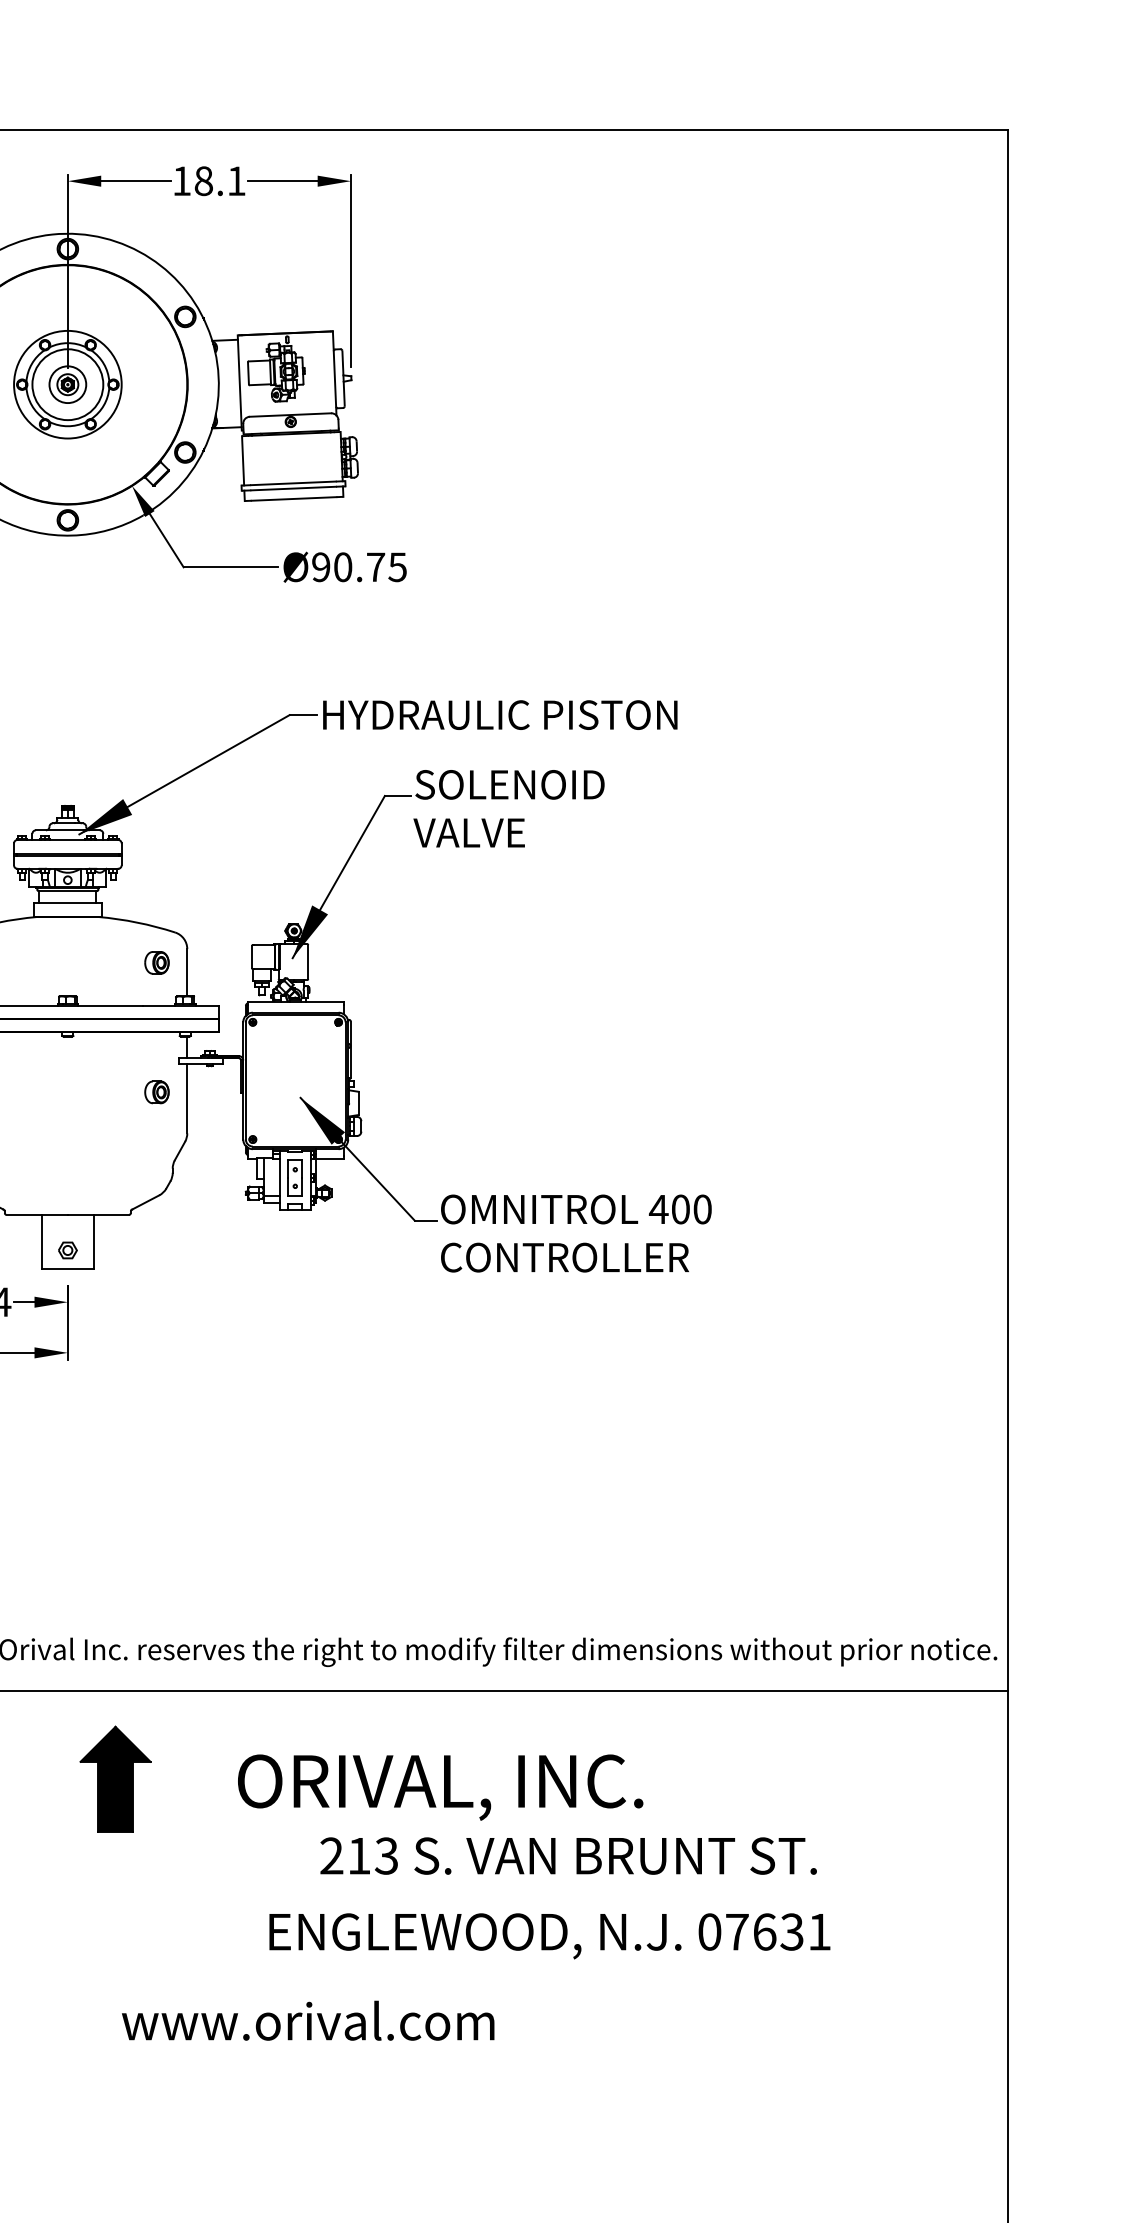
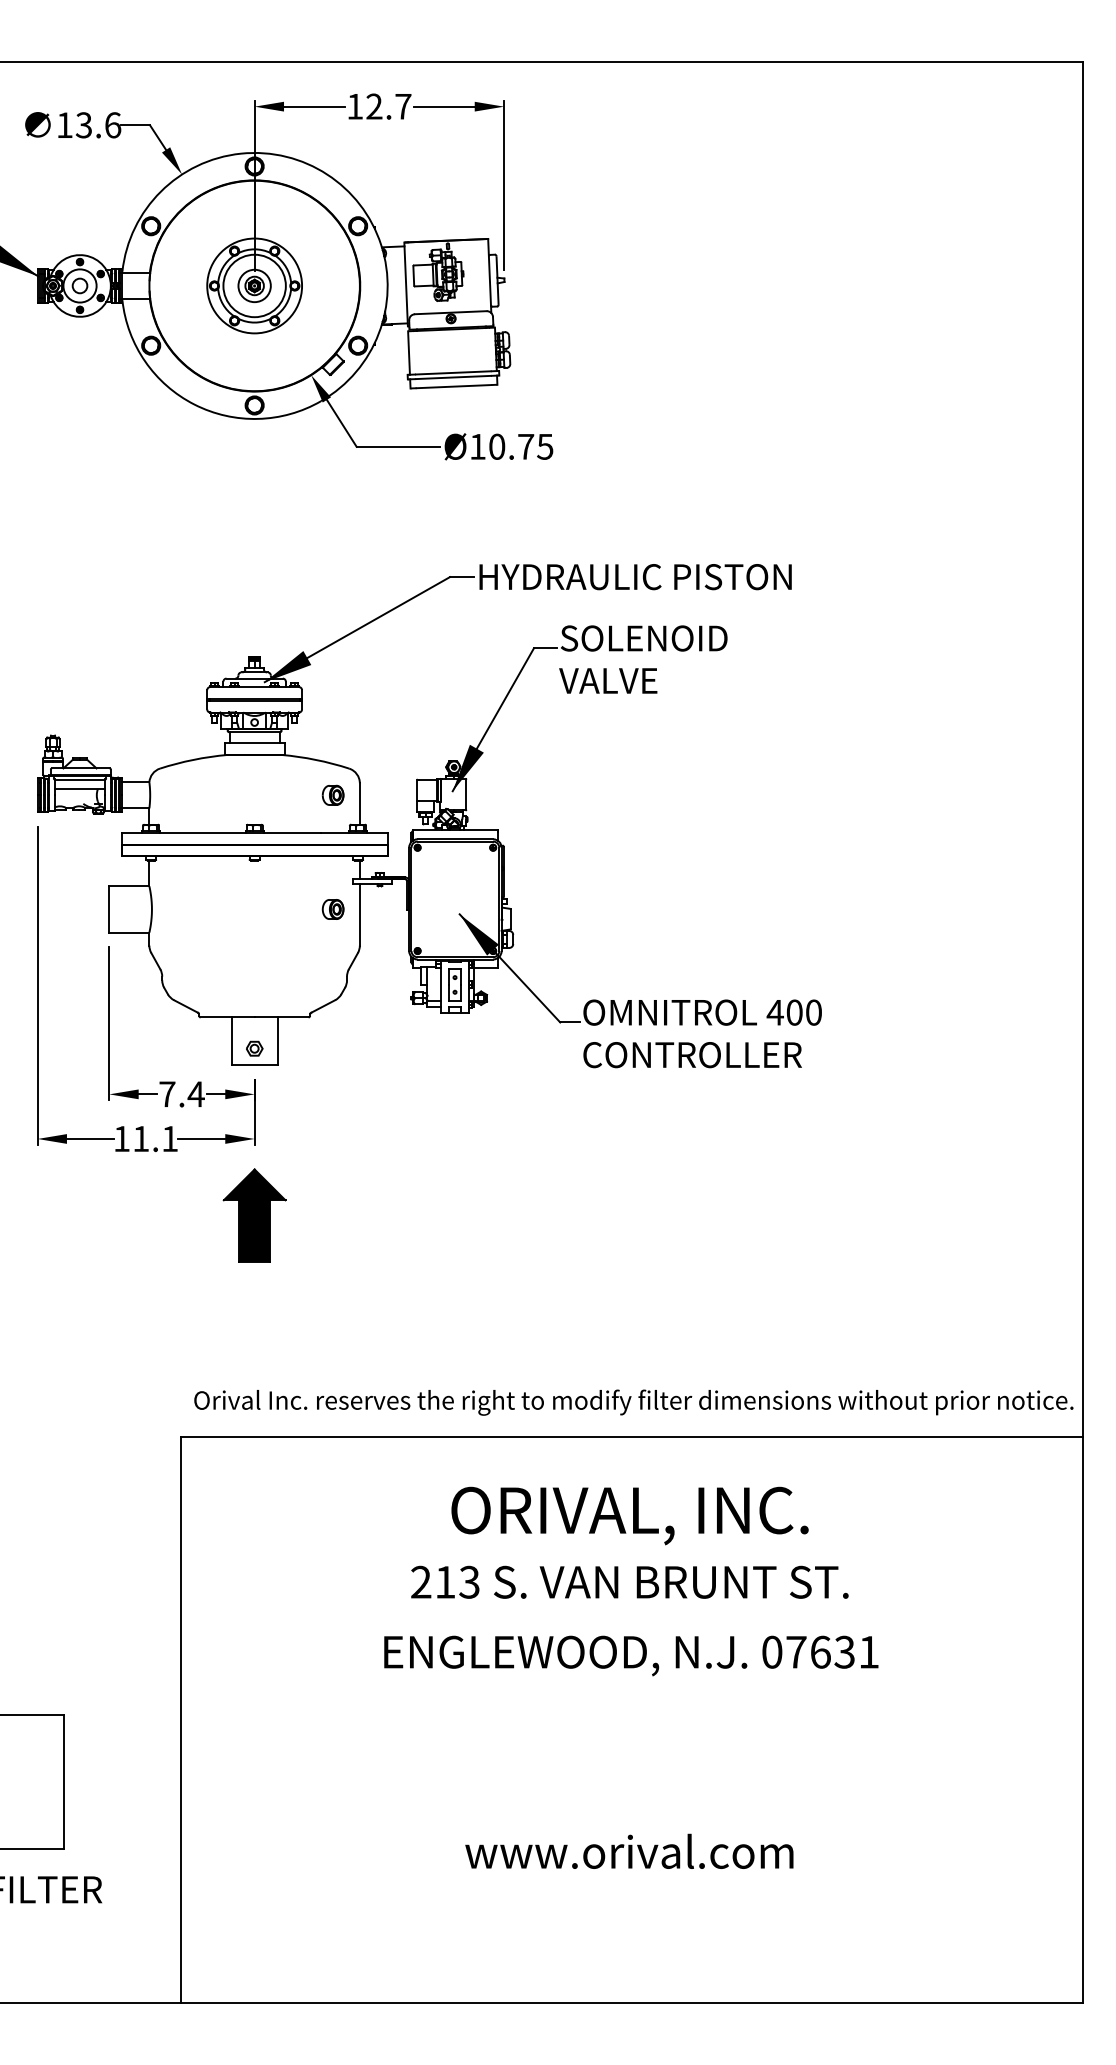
text: (219, 181) -> (388, 106), 18.1 -> 12.7
text: (320, 566) -> (477, 446), Ø90.75 -> Ø10.75
part: (115, 1779) -> (254, 1215), moved
text: (439, 1787) -> (629, 1515), moved
text: (568, 1855) -> (629, 1581), moved
text: (550, 1935) -> (631, 1655), moved
text: (308, 2019) -> (629, 1850), moved

